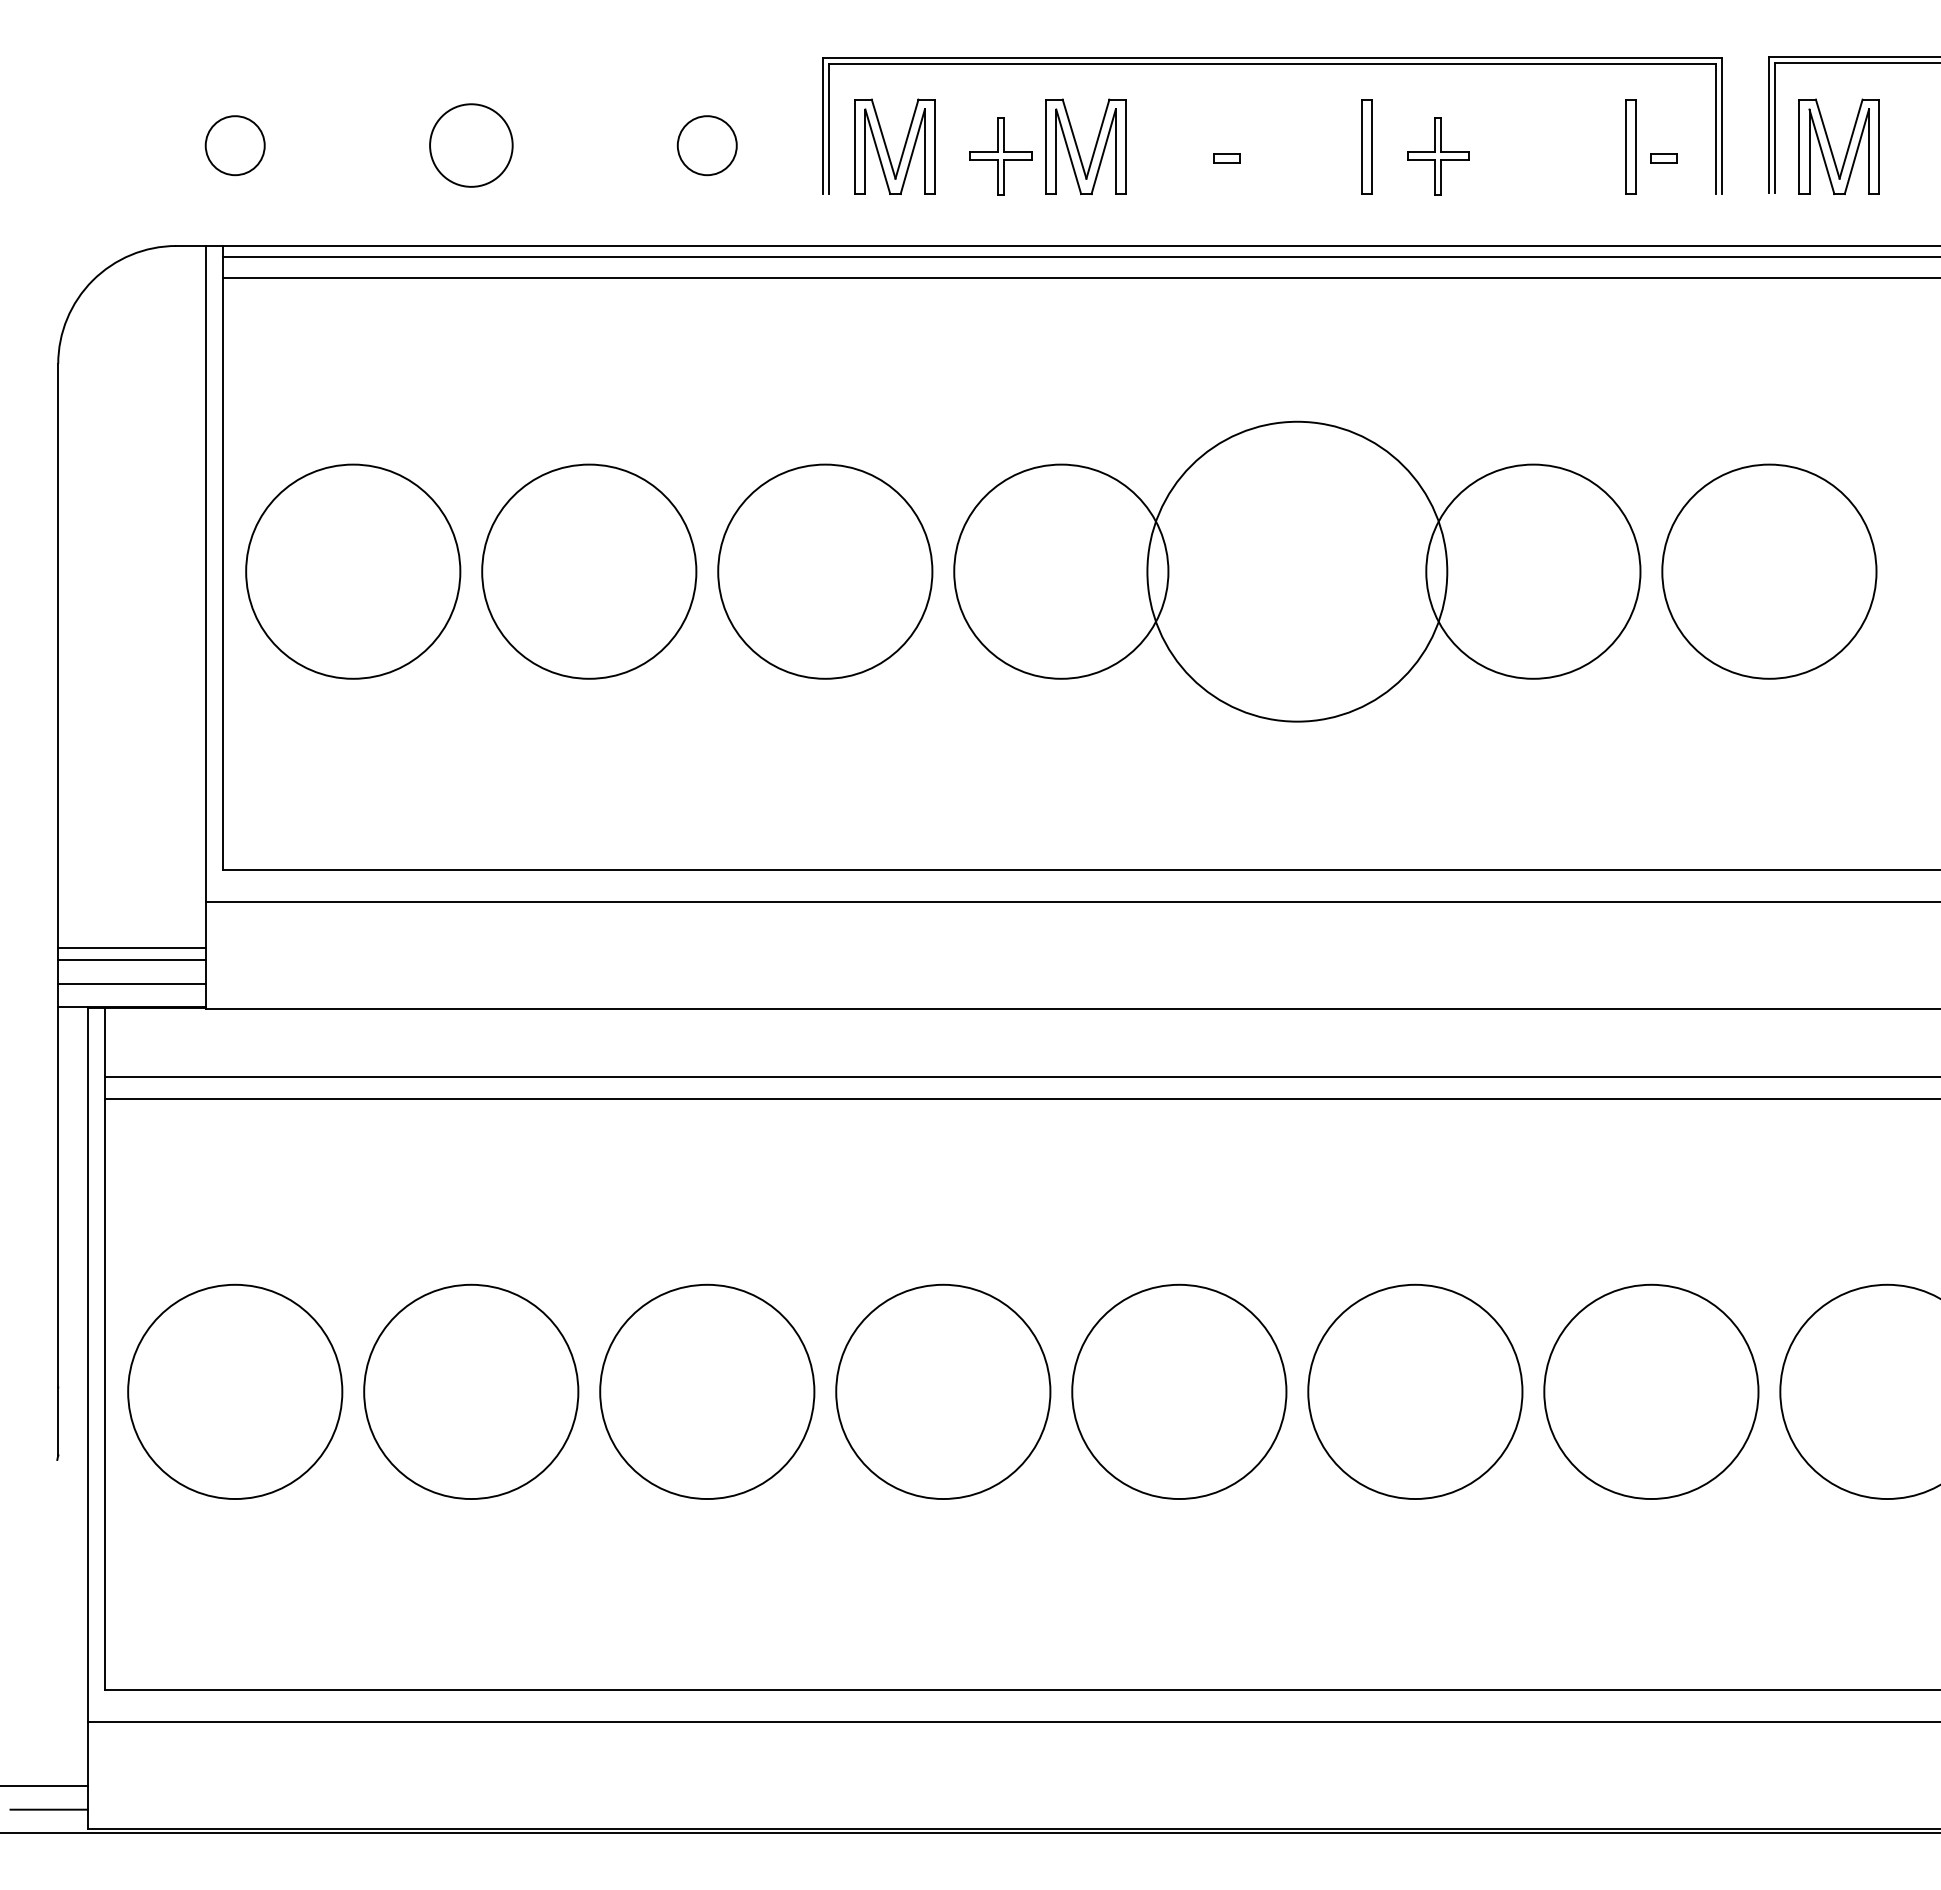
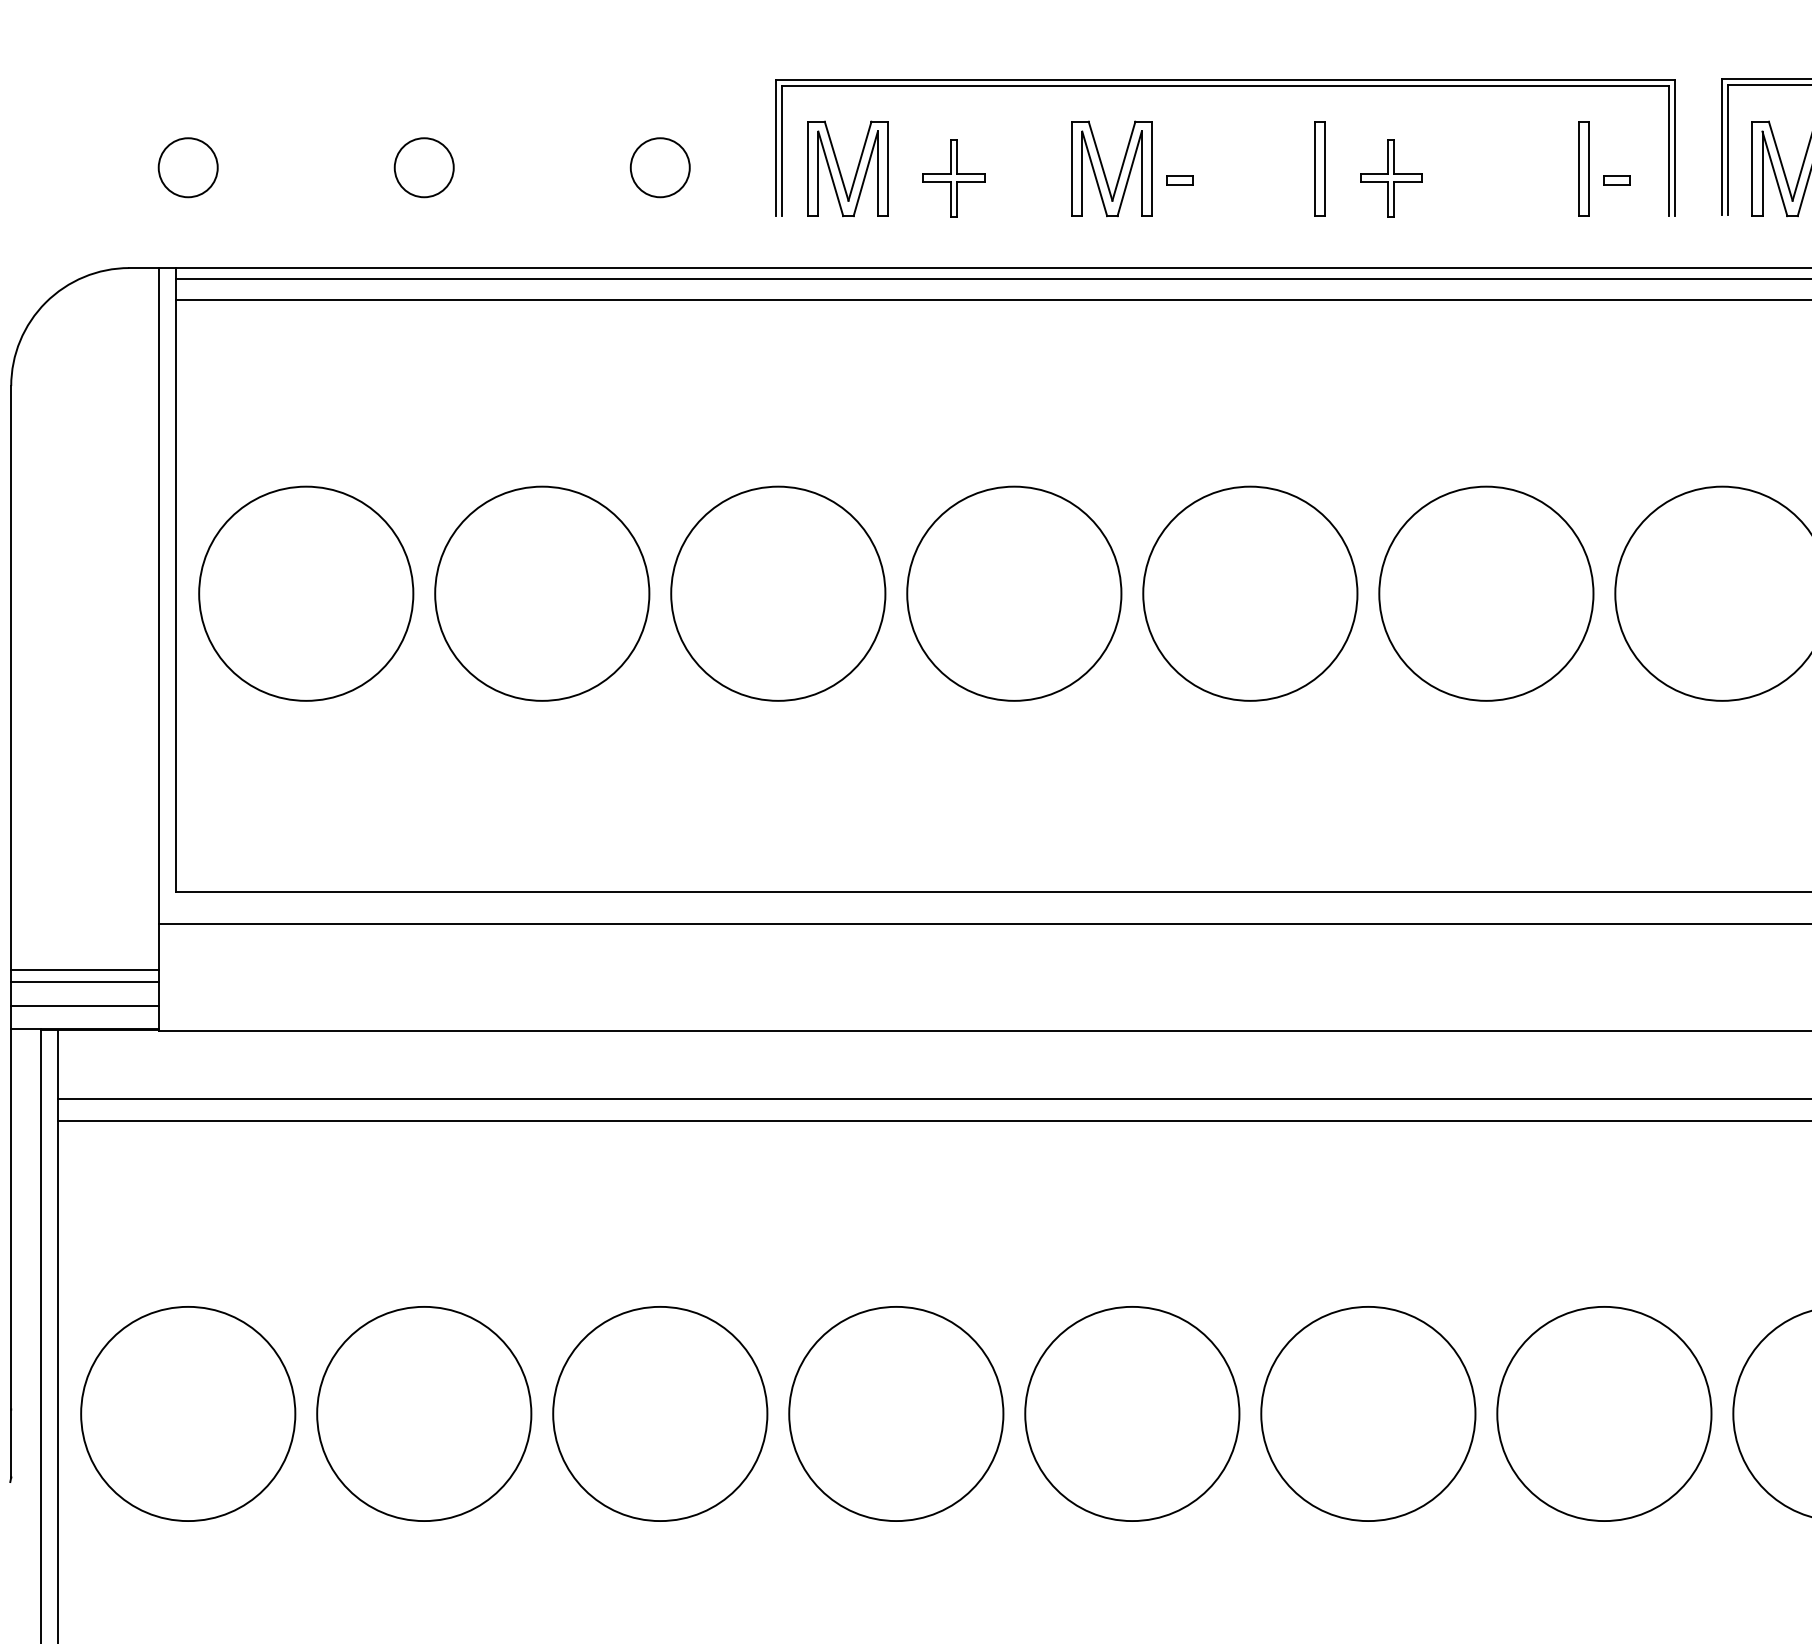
circle: (470, 145) -> (423, 167), size x0.71
part: (1078, 148) -> (1104, 170), moved
circle: (1297, 571) -> (1250, 593), size x0.71

